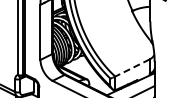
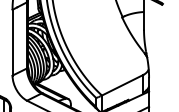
line: (132, 68) -> (122, 85), dashed -> solid

